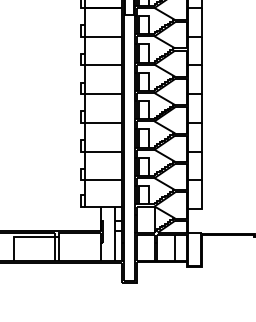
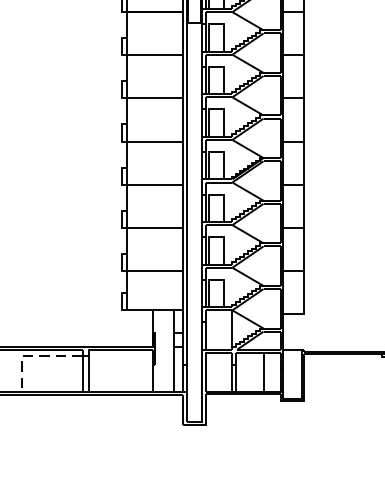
line: (22, 237) -> (33, 356), solid -> dashed

